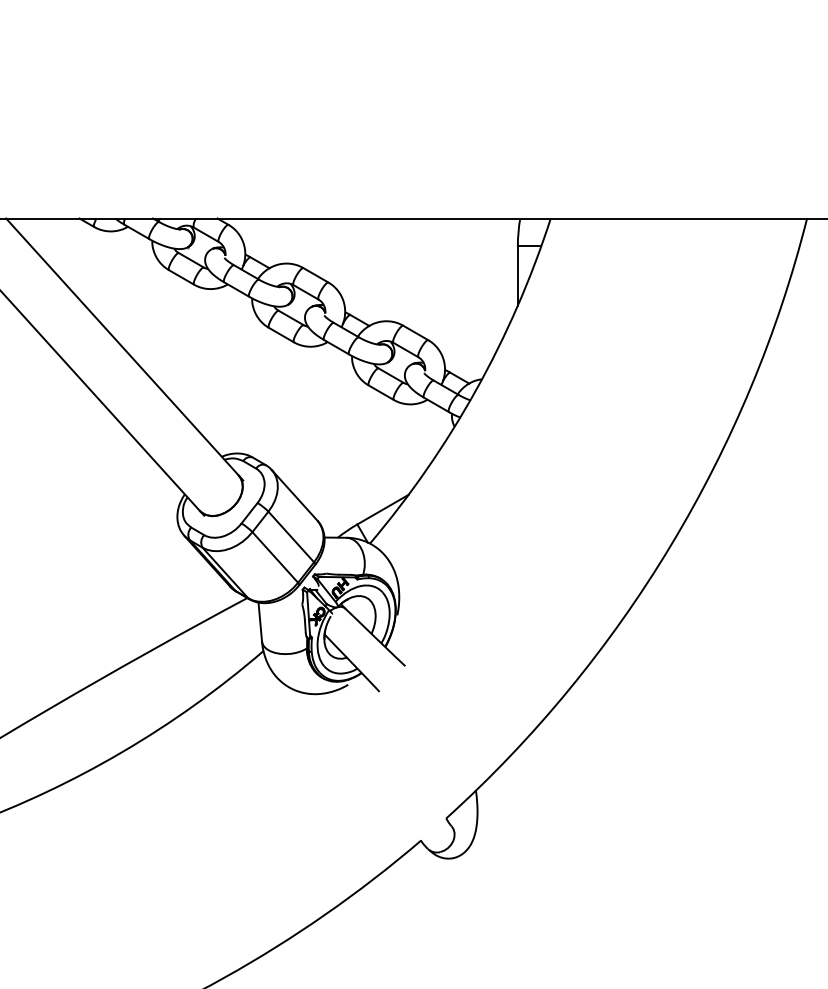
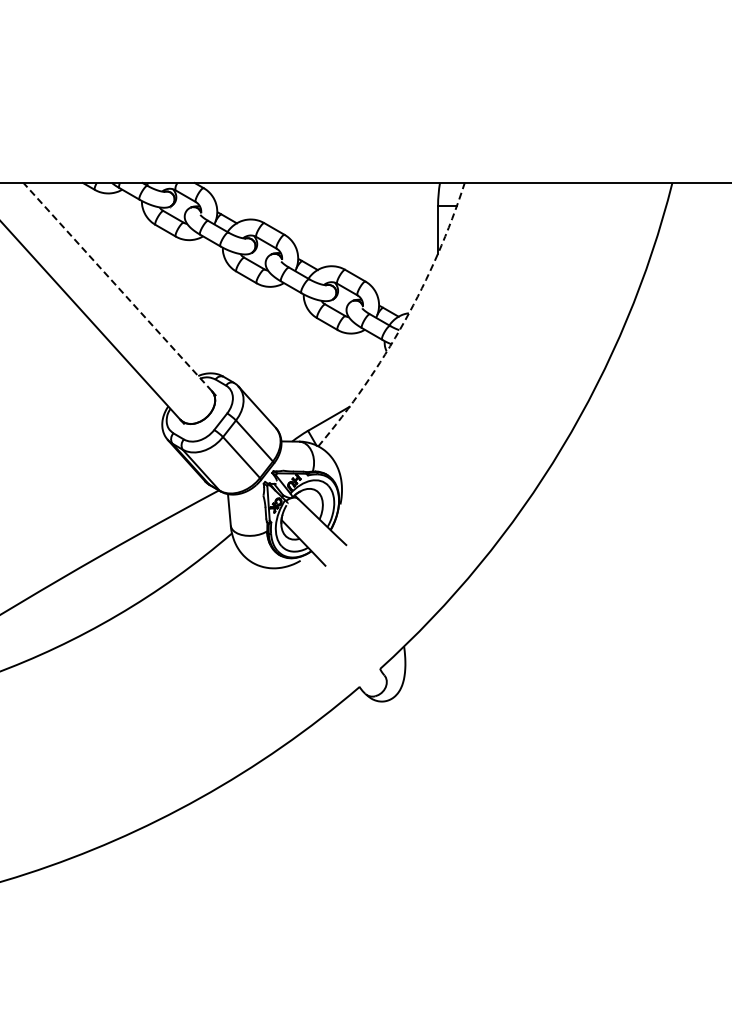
line: (122, 346) -> (117, 286), solid -> dashed
arc: (476, 389) -> (404, 321), solid -> dashed

